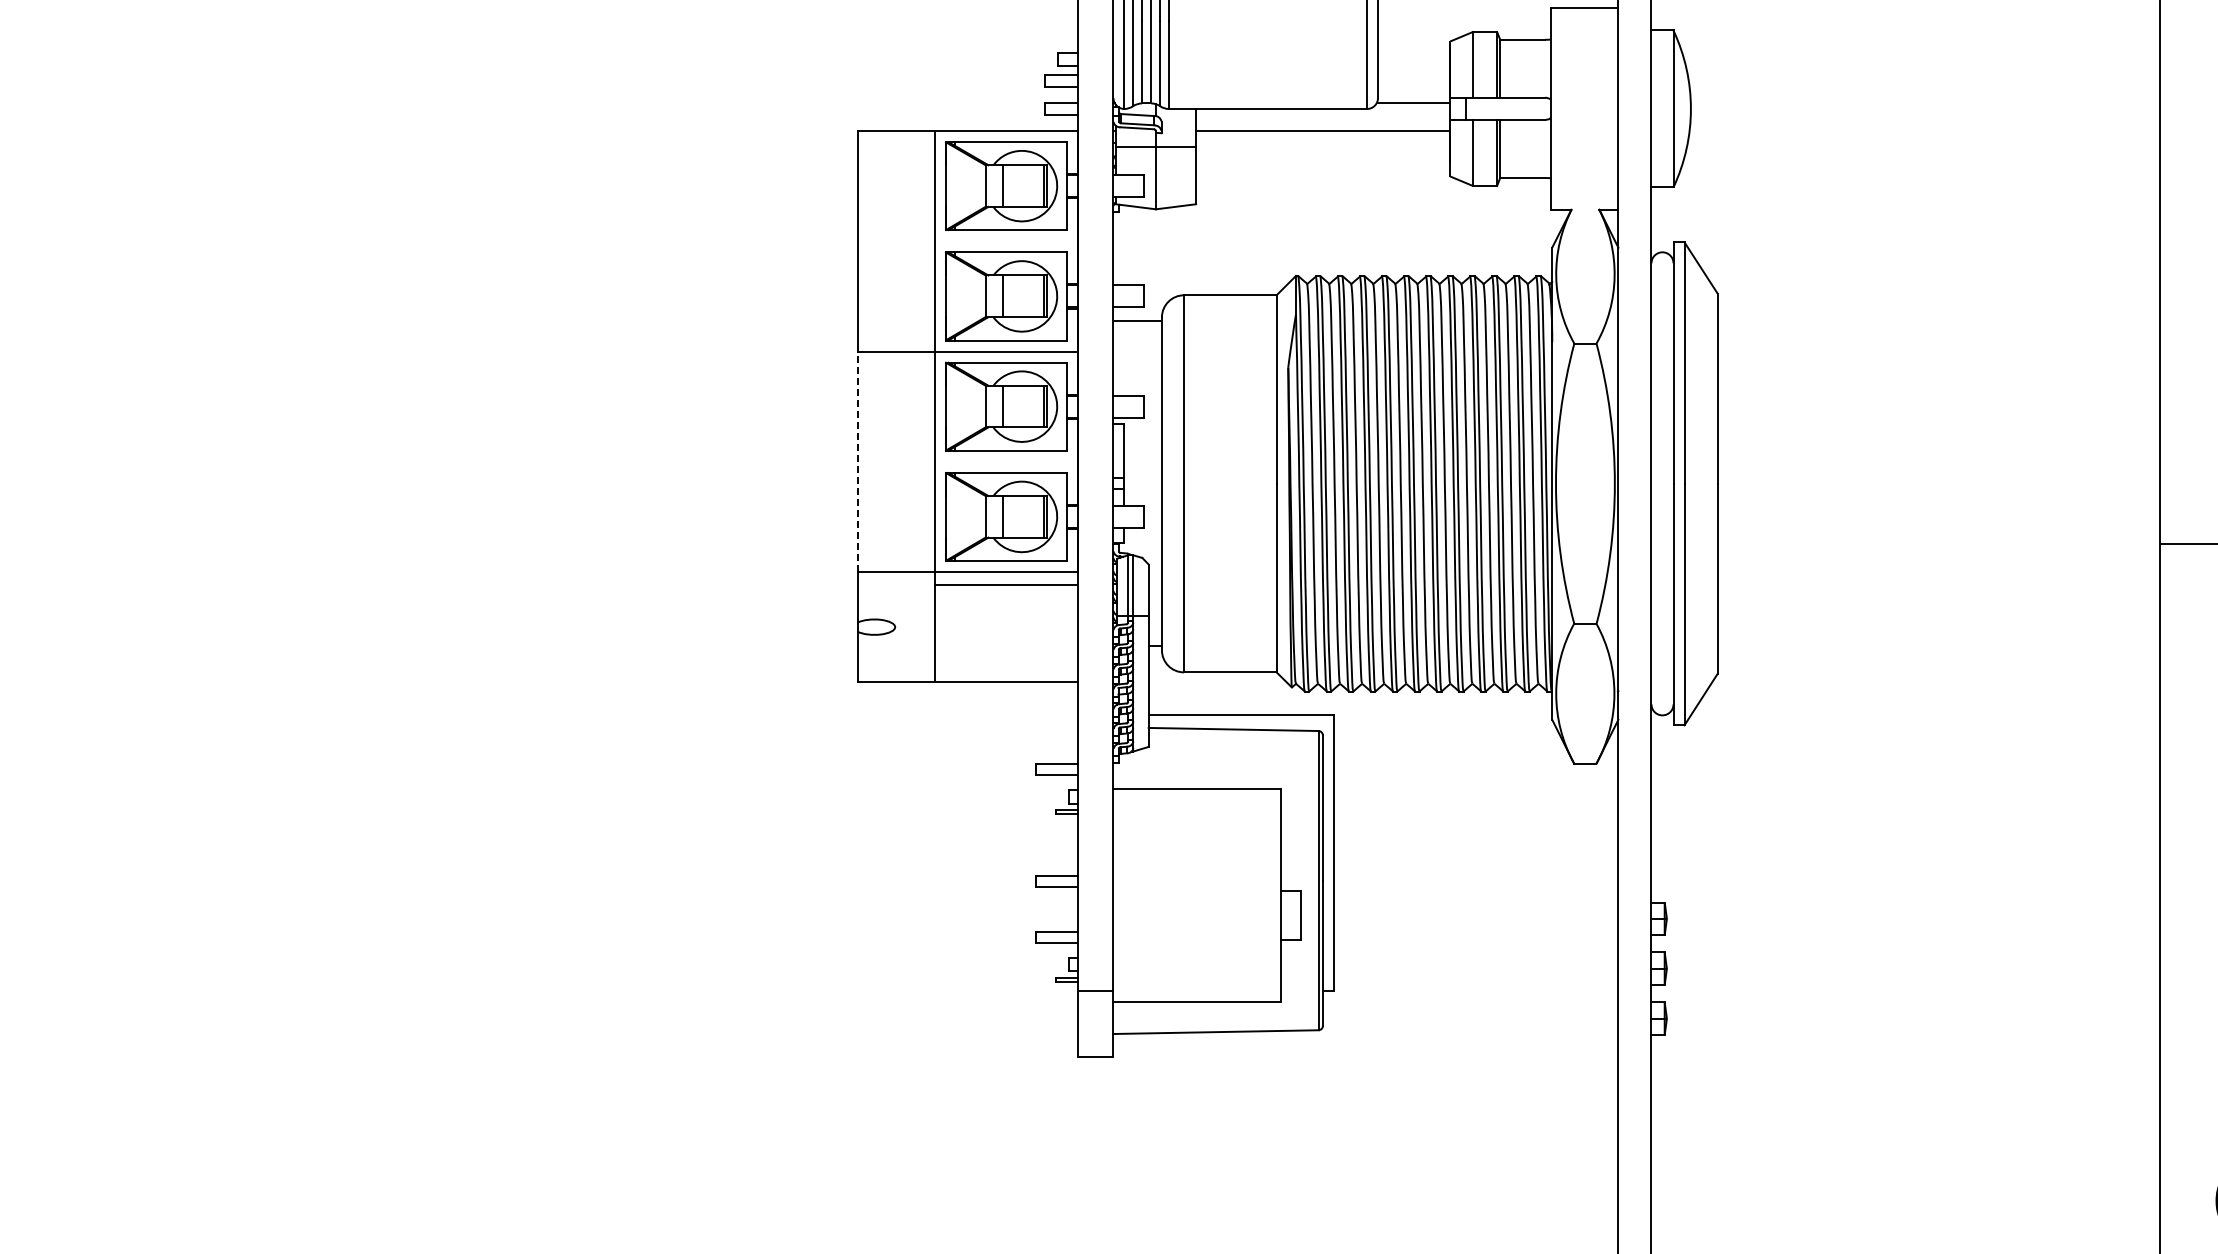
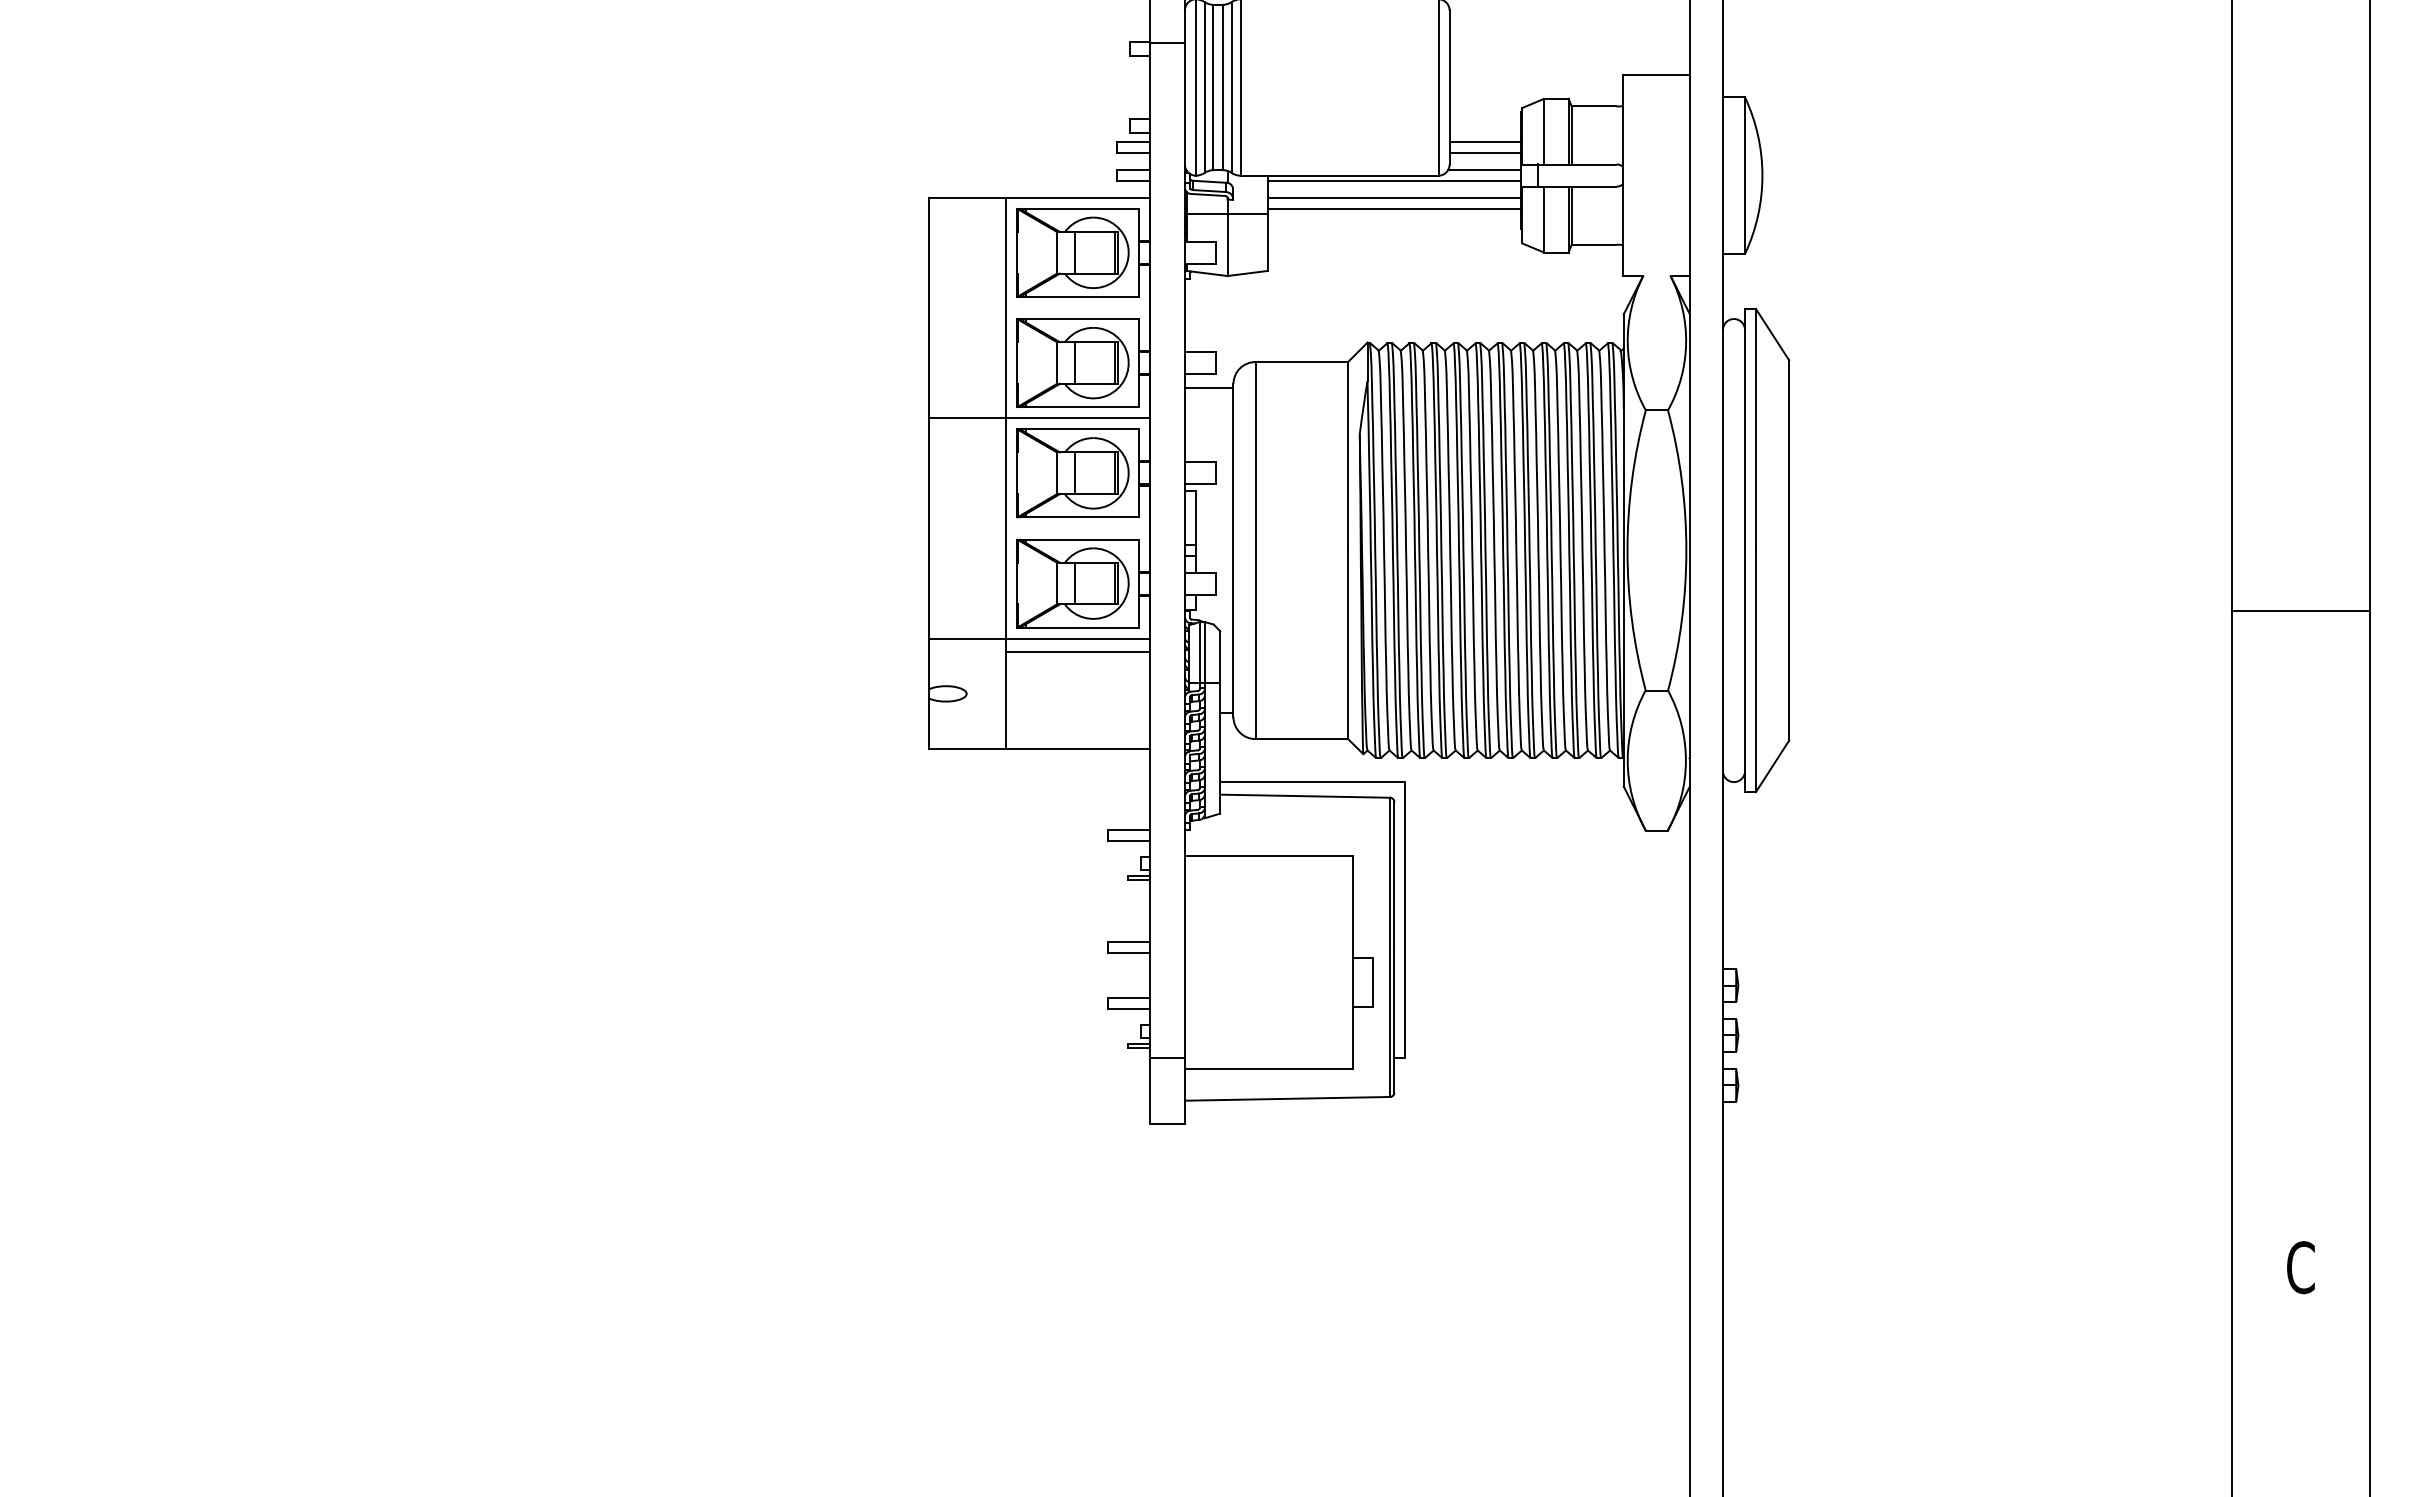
line: (1414, 74) -> (1485, 141), added
line: (1414, 86) -> (1485, 153), added
line: (1323, 114) -> (1394, 181), added
line: (1323, 142) -> (1394, 209), added
line: (858, 461) -> (929, 528), dashed -> solid

